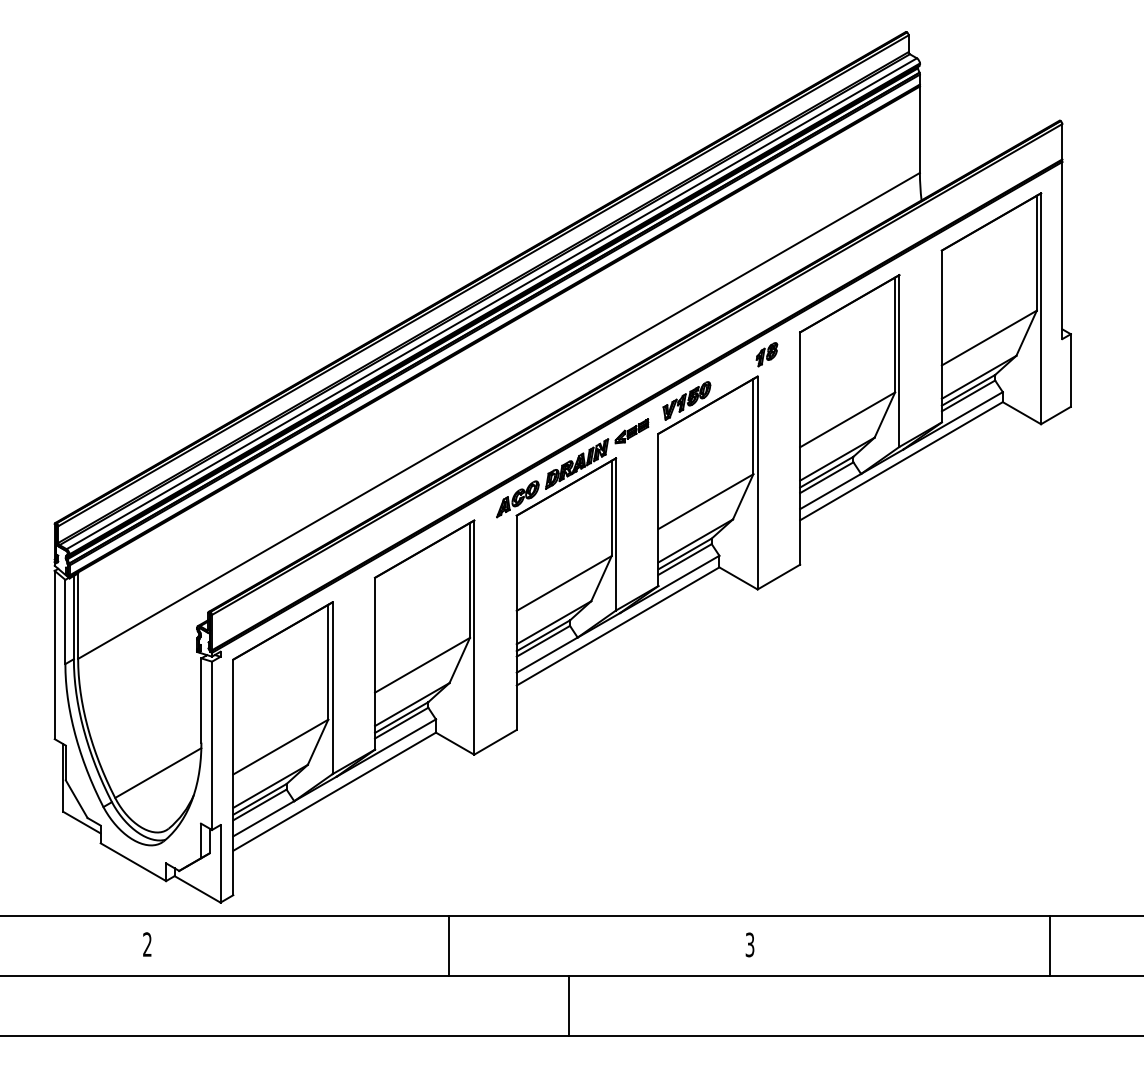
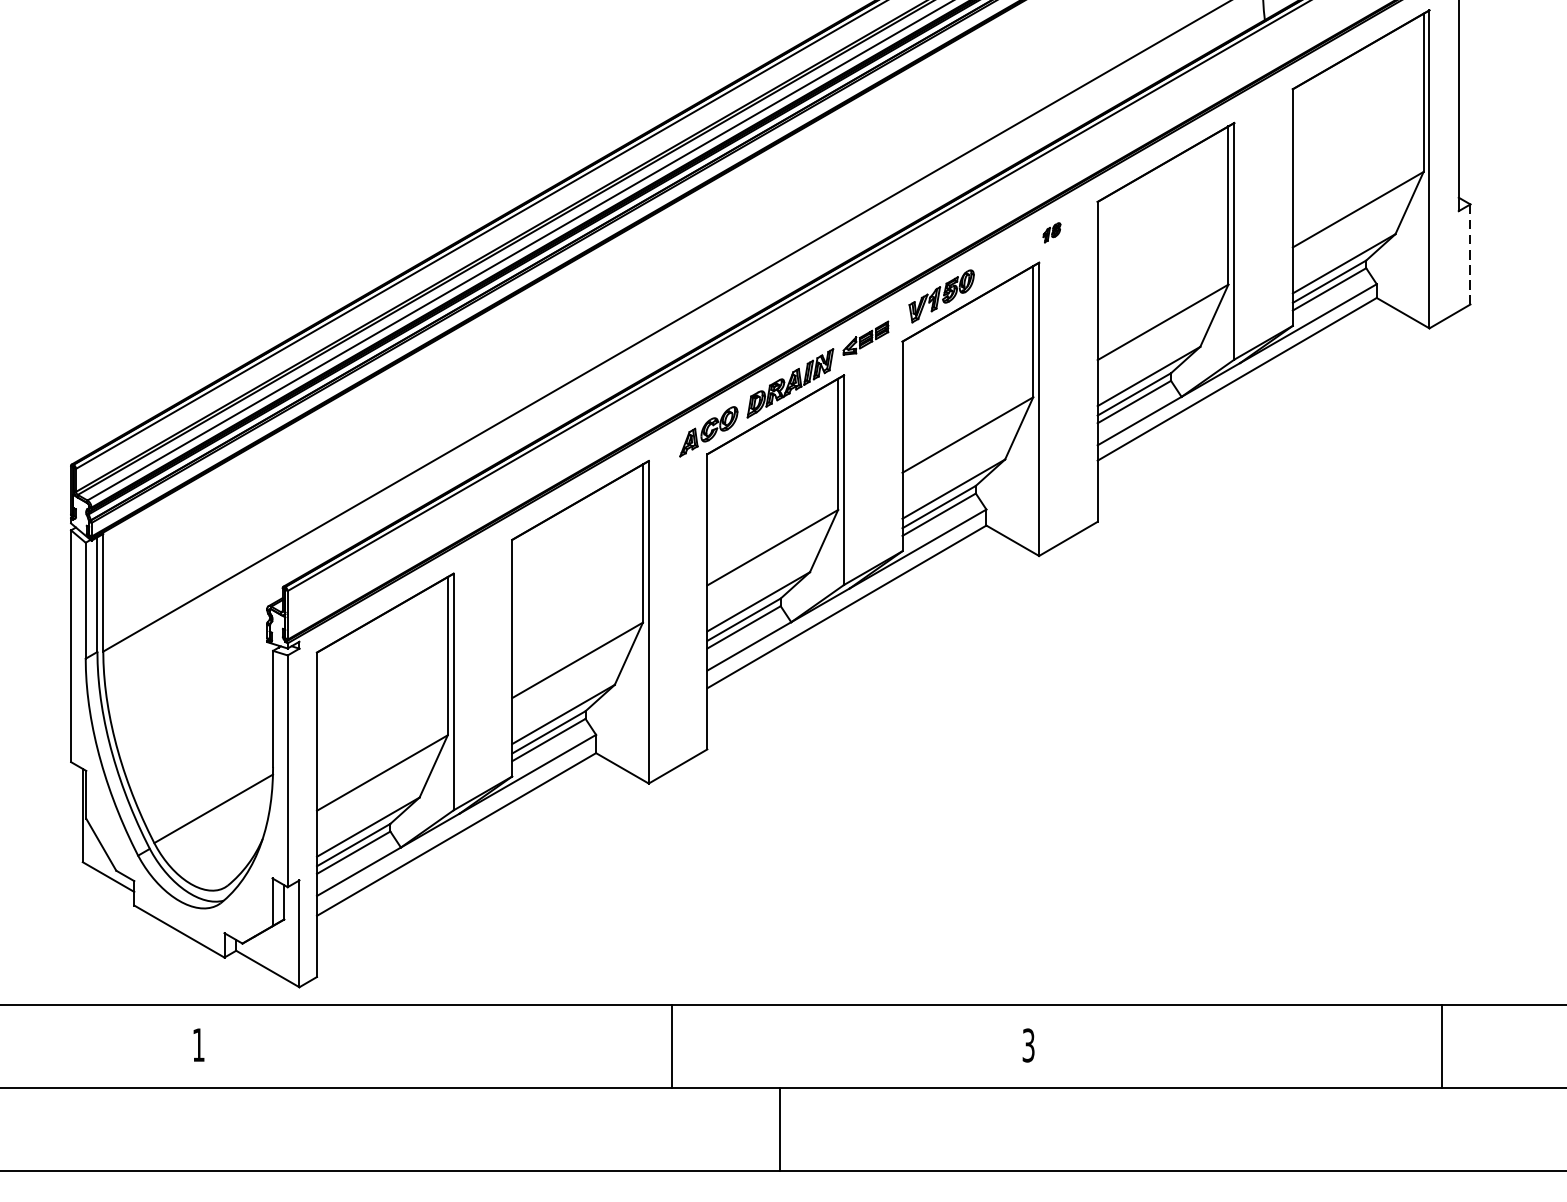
part: (766, 354) -> (1051, 232), size x0.6
line: (1070, 371) -> (1469, 255), solid -> dashed
text: (147, 944) -> (198, 1044), 2 -> 1
line: (448, 945) -> (671, 1046), moved

